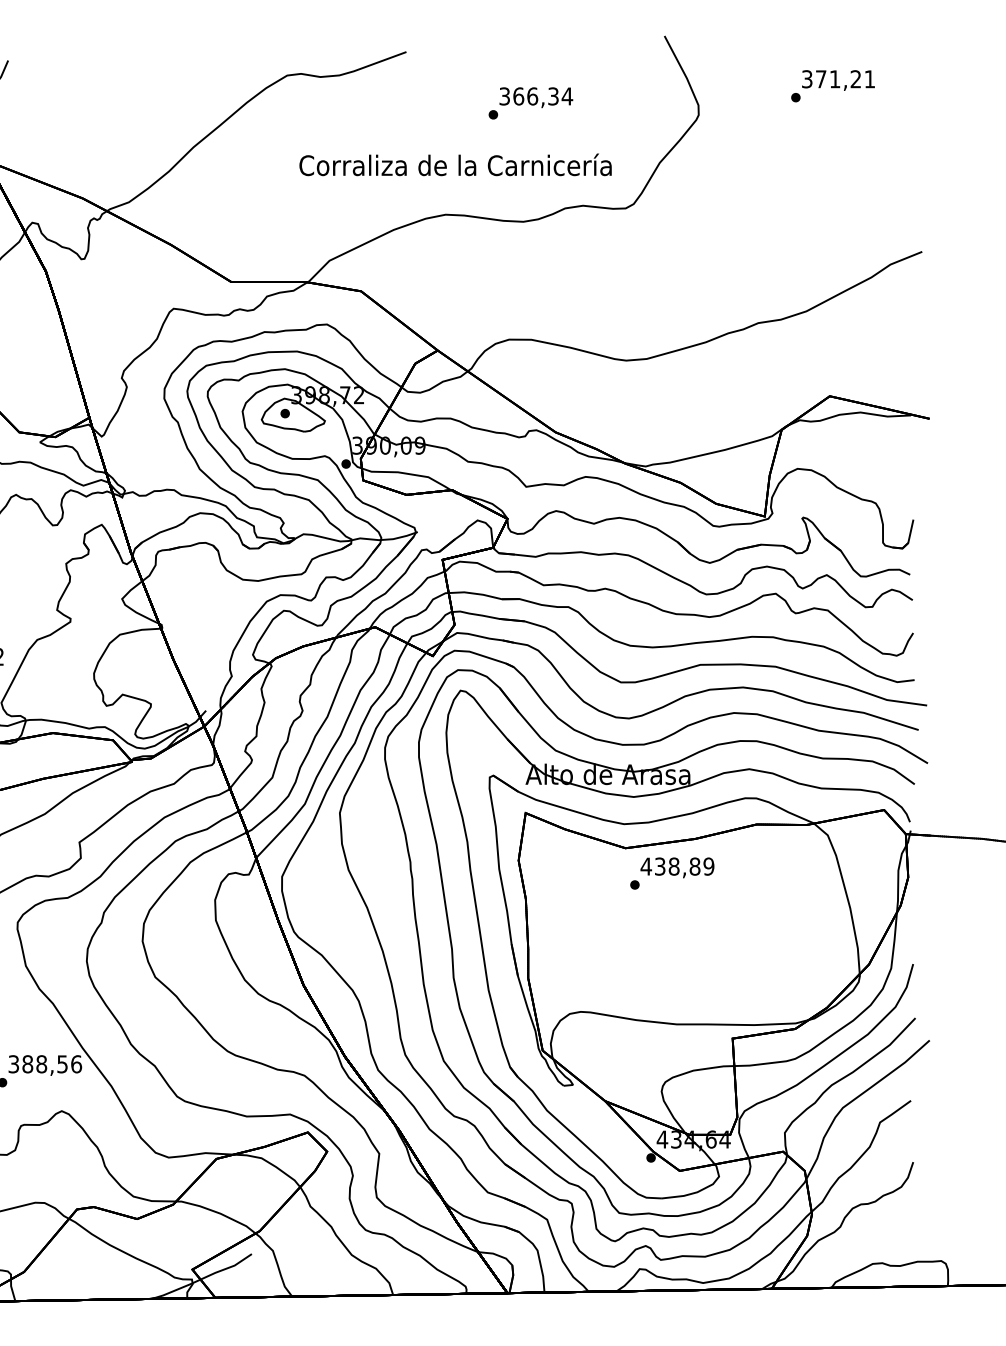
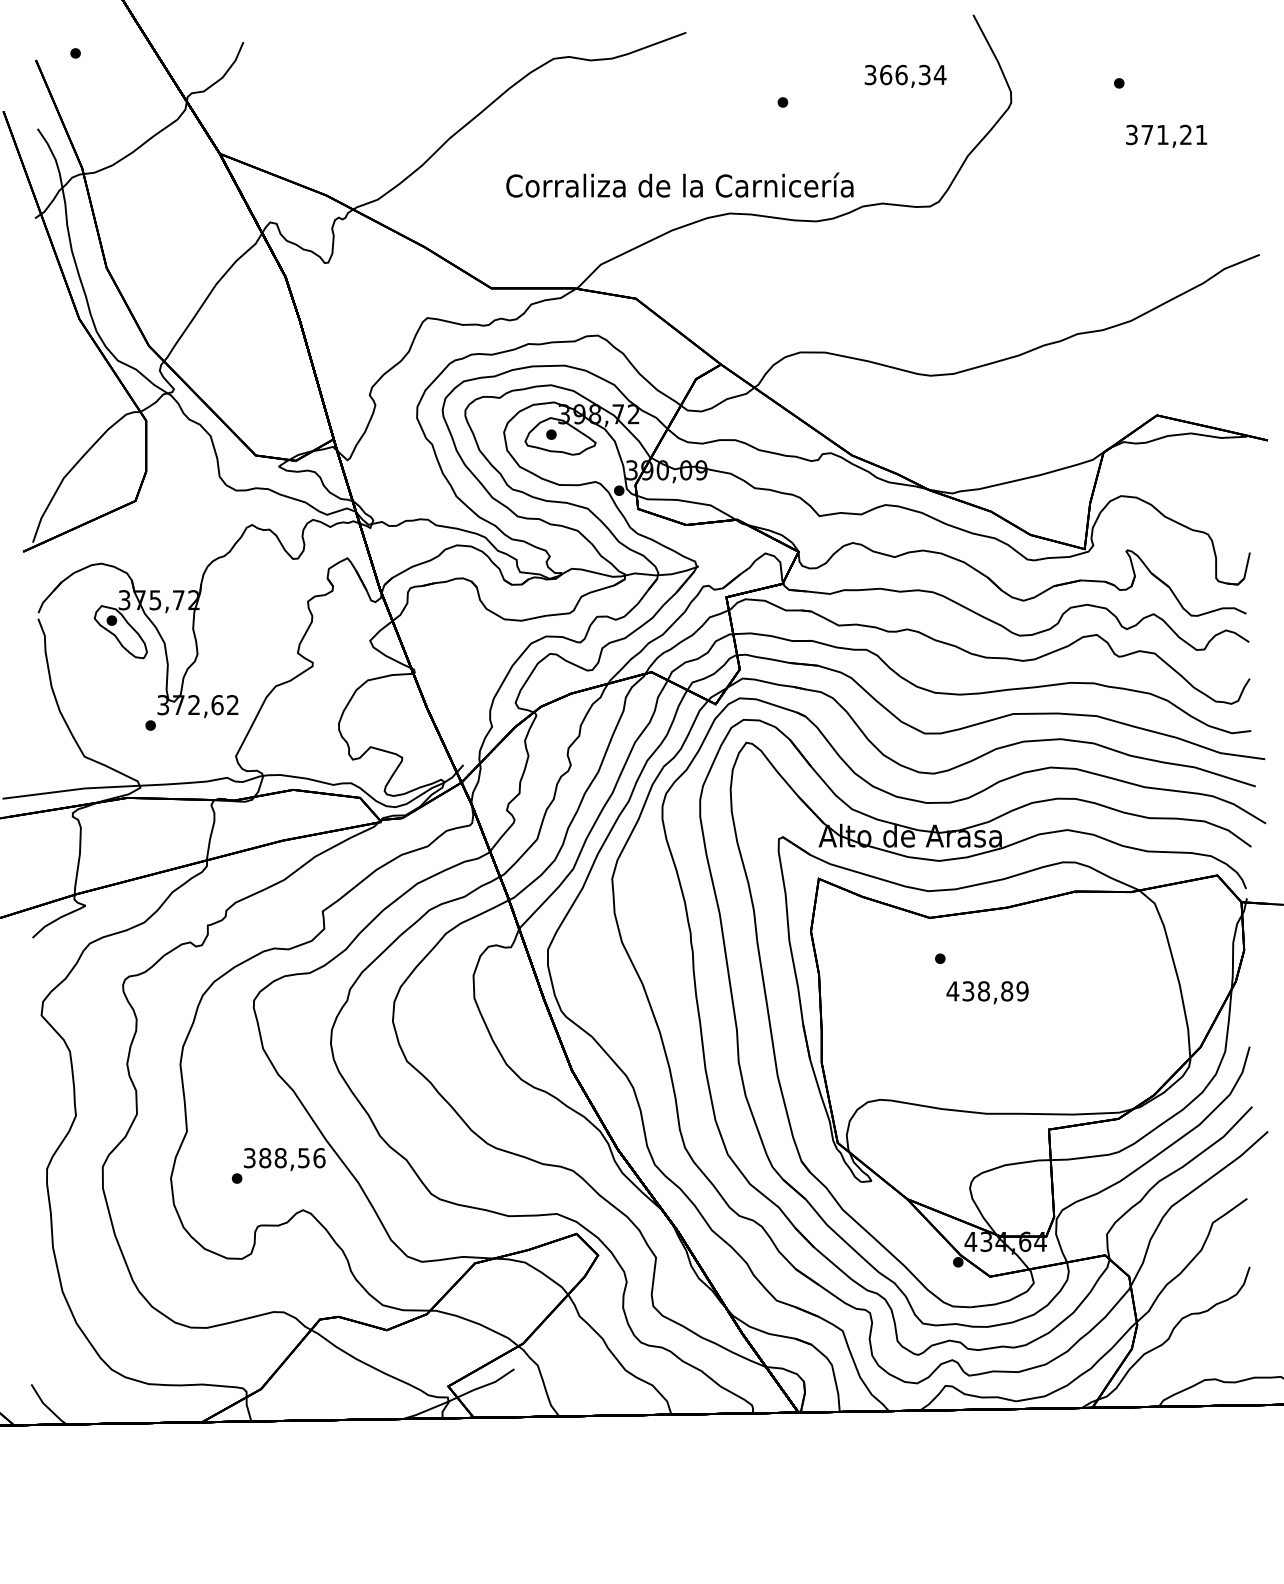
text: (838, 79) -> (1166, 135), moved
text: (536, 96) -> (905, 75), moved
text: (455, 164) -> (679, 184), moved
text: (677, 867) -> (987, 992), moved

